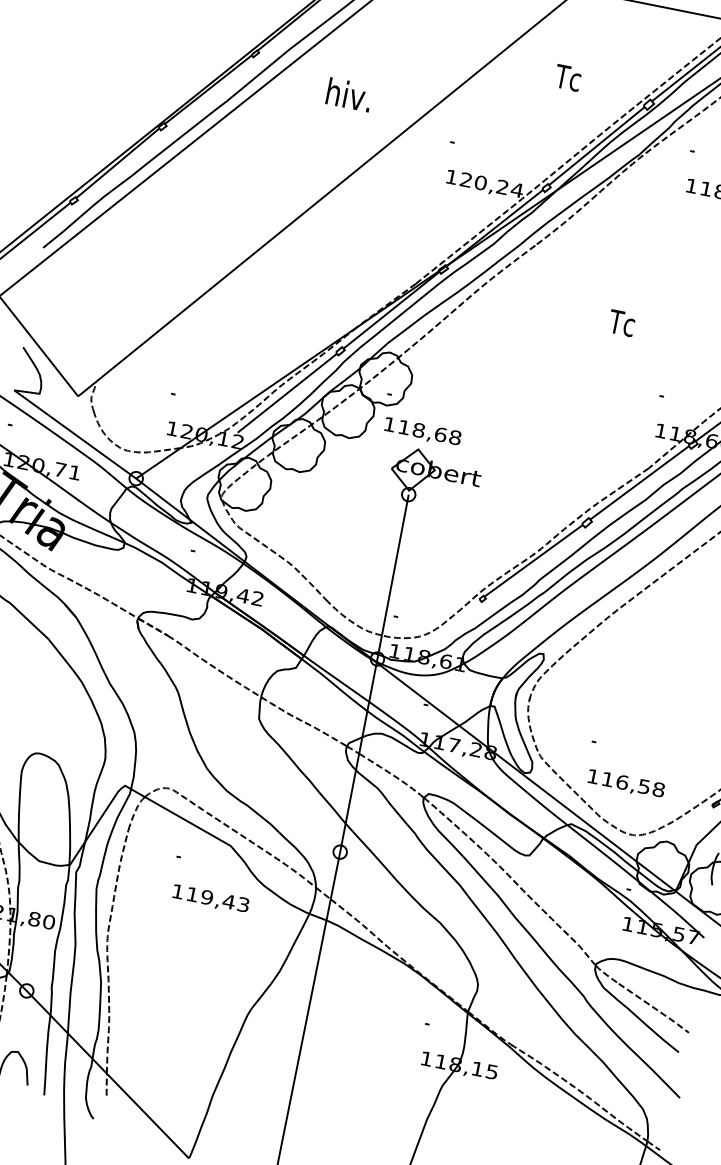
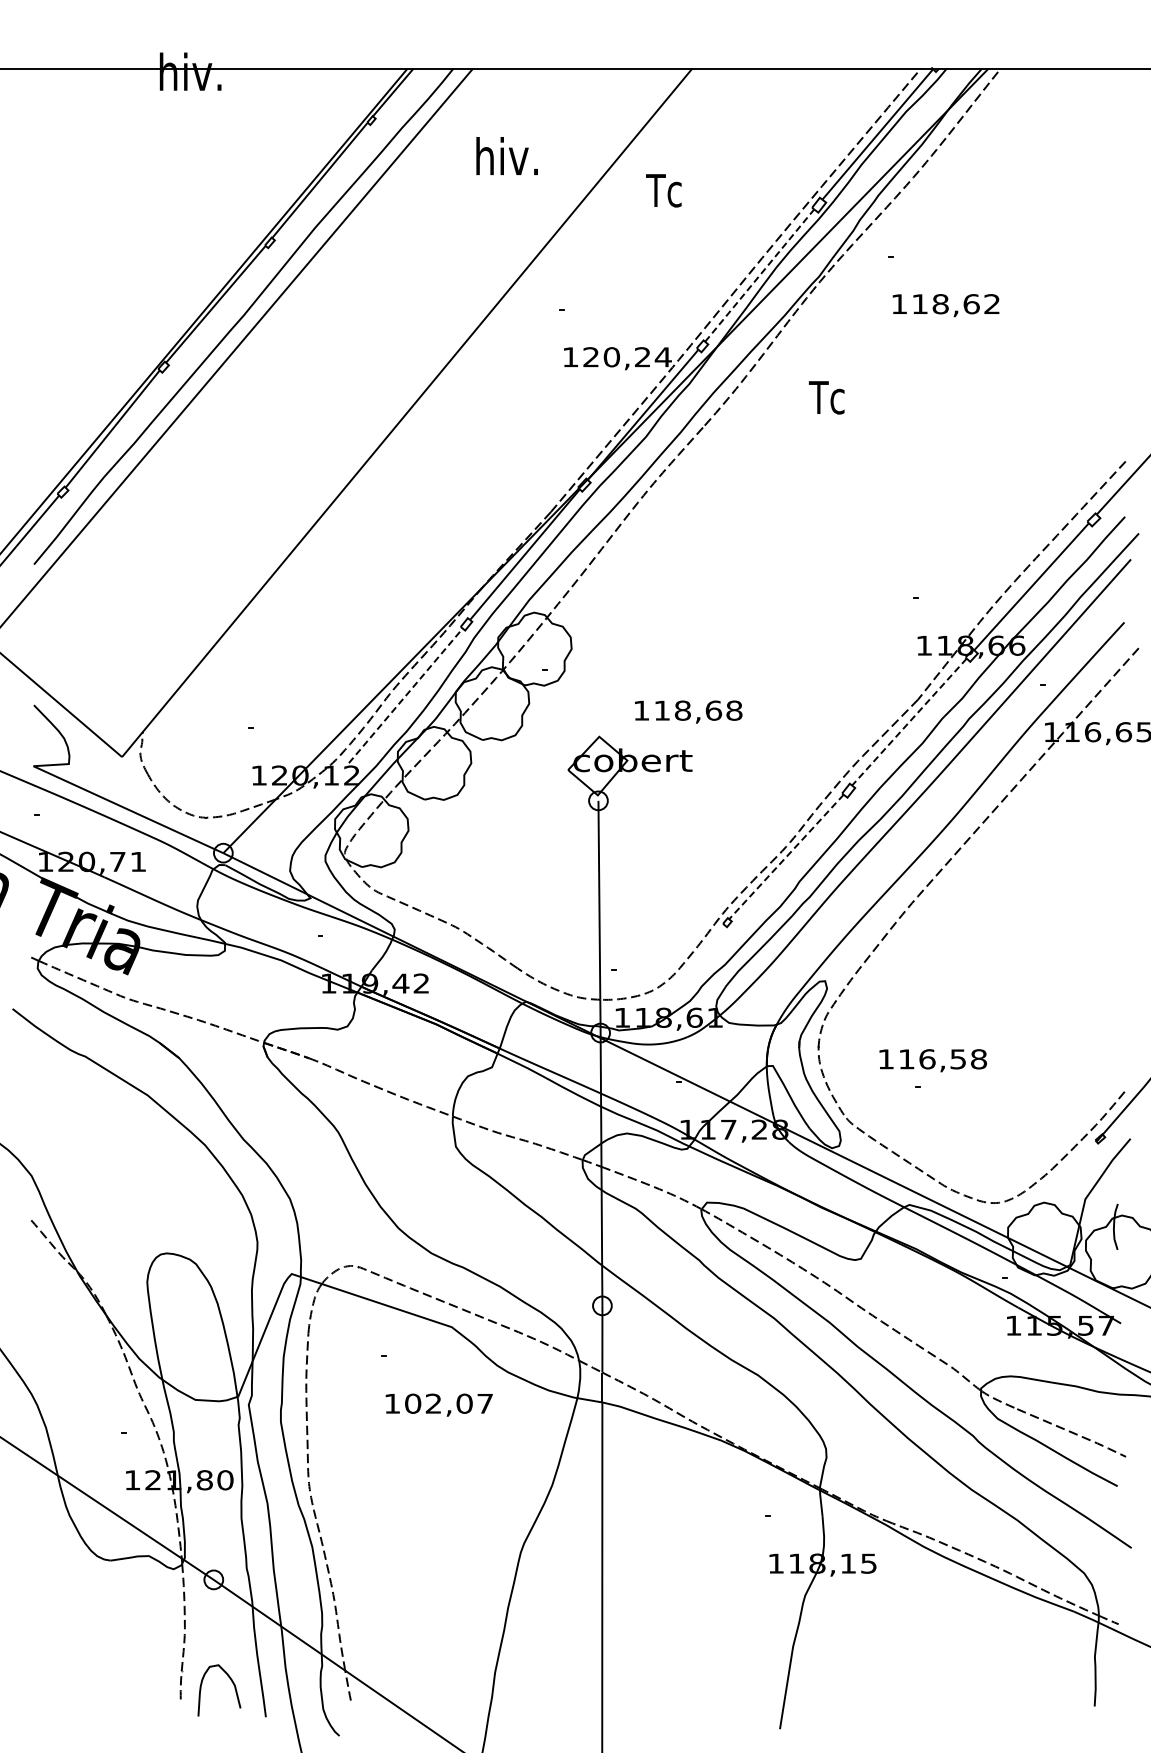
text: (567, 77) -> (663, 190), moved
text: (349, 94) -> (506, 155), moved
line: (596, 146) -> (759, 275), solid -> dashed
text: (621, 323) -> (826, 397), moved
line: (287, 393) -> (406, 695), solid -> dashed
text: (422, 431) -> (688, 711), moved
line: (639, 483) -> (909, 722), solid -> dashed
line: (533, 560) -> (786, 856), solid -> dashed
text: (625, 783) -> (932, 1060), moved
text: (217, 899) -> (448, 1403), 119,43 -> 102,07

